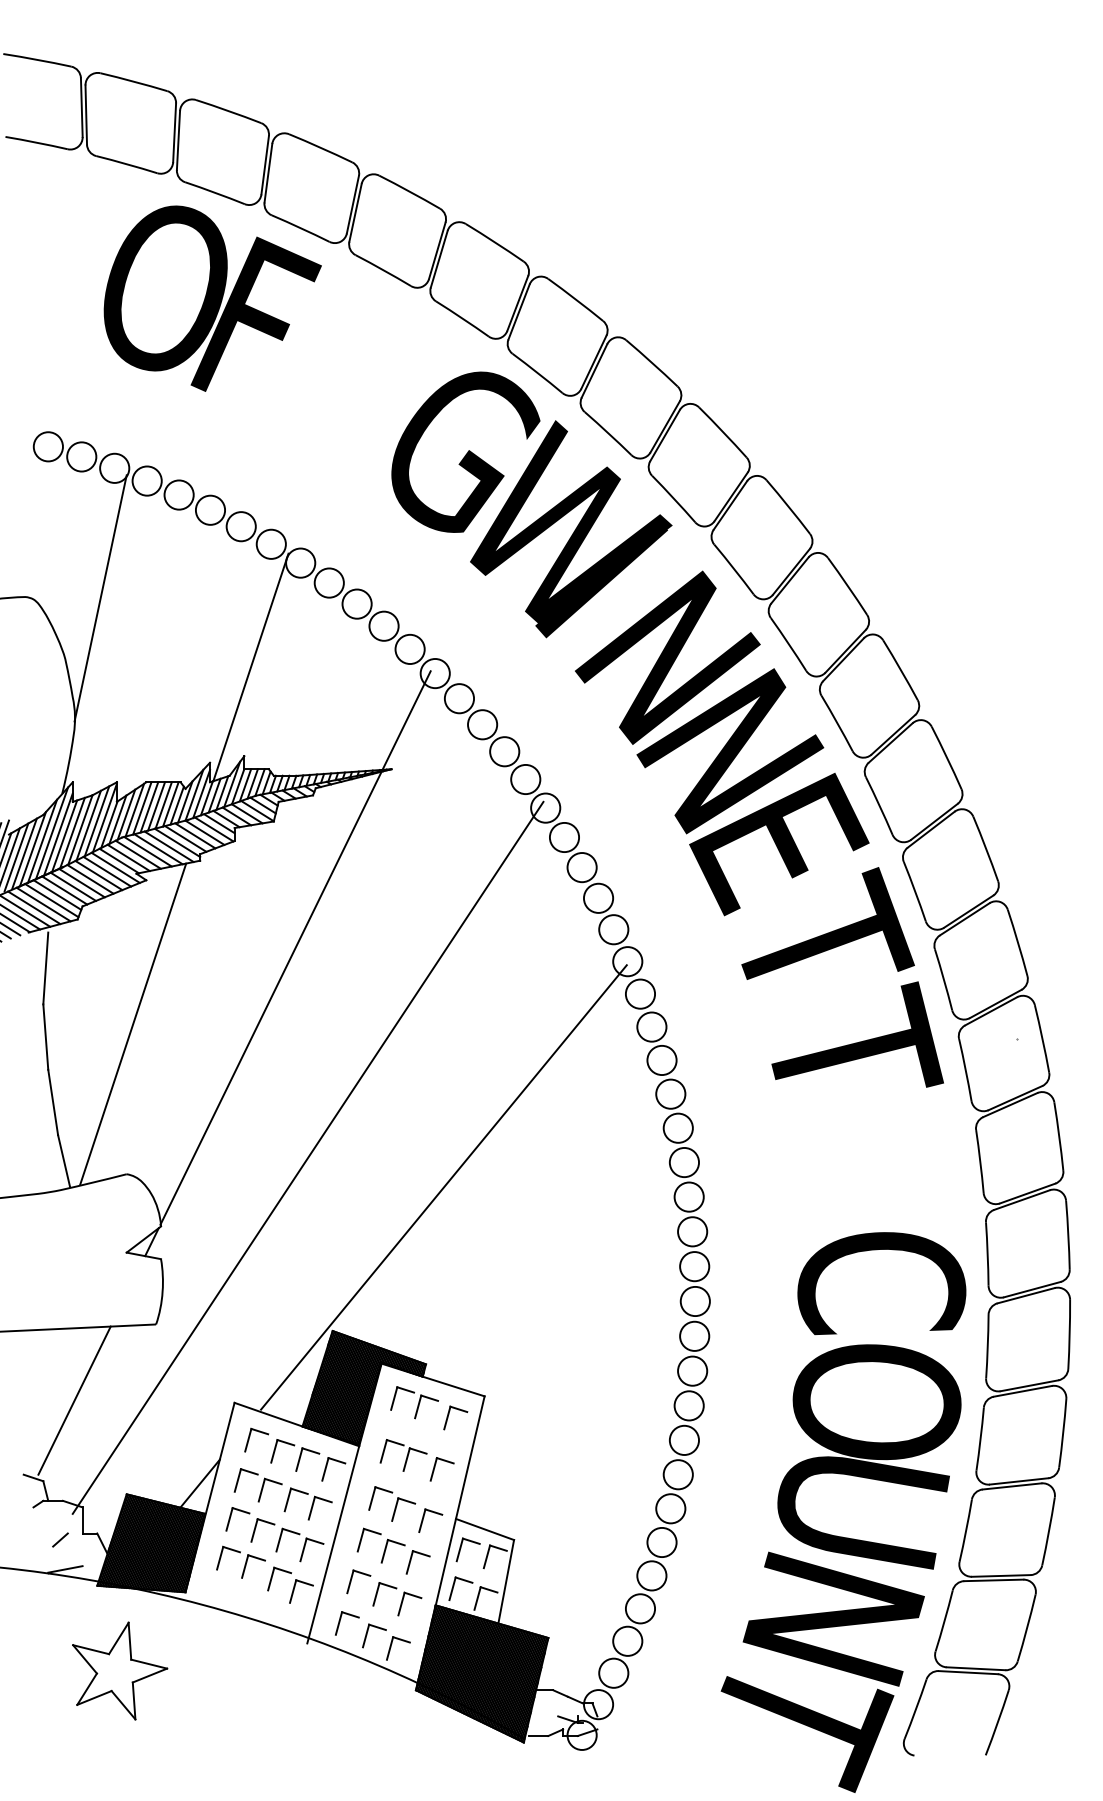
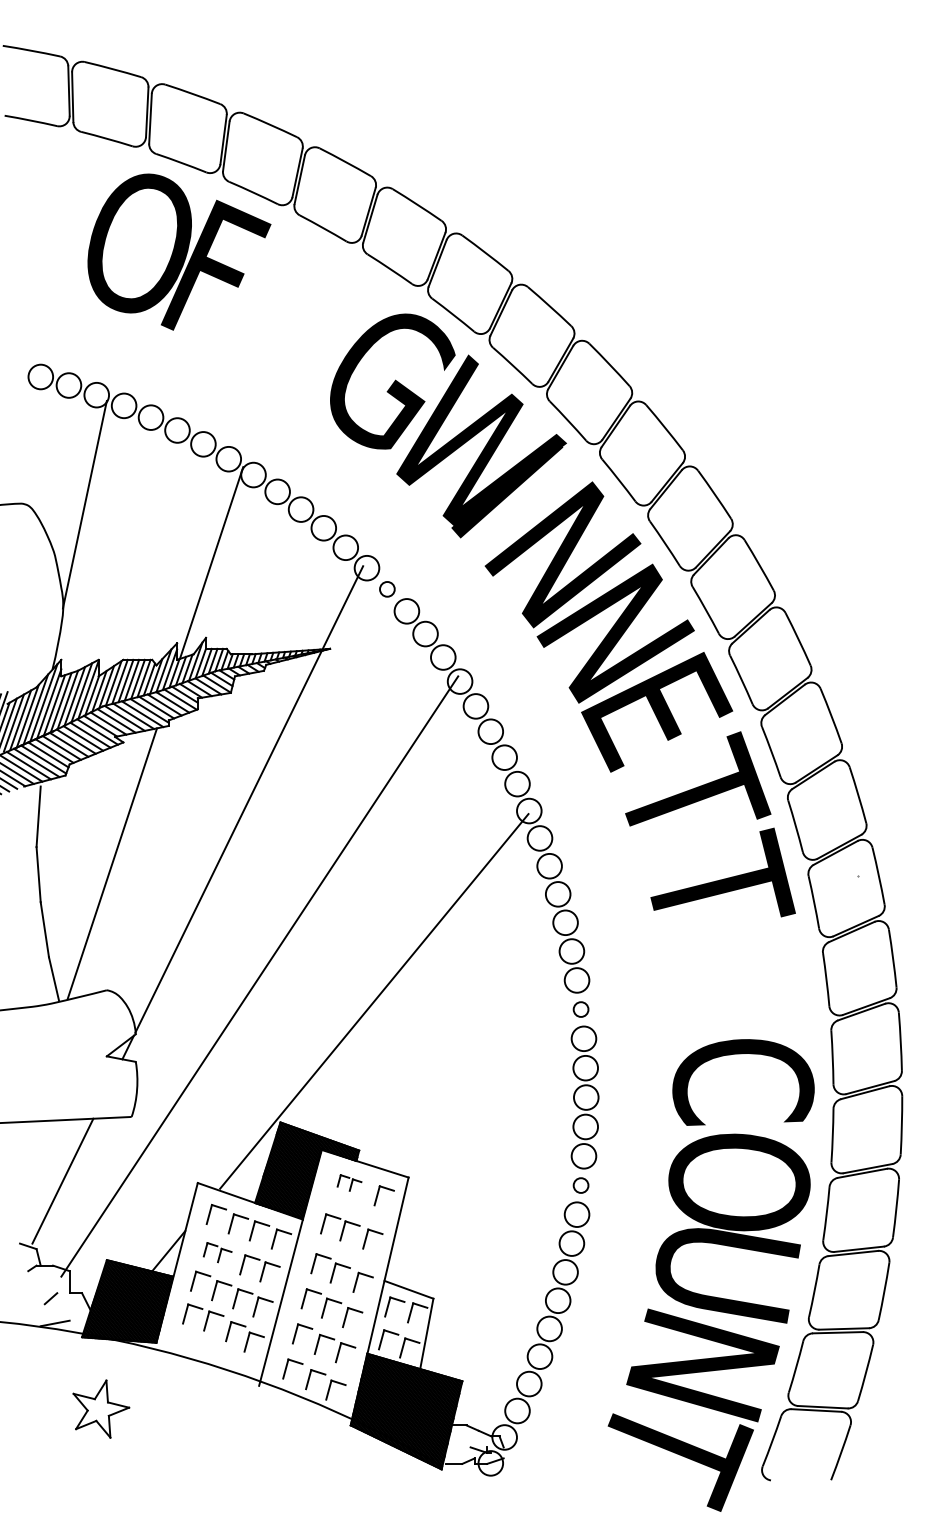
circle: (459, 698) -> (387, 589), size x0.6
circle: (688, 1196) -> (580, 1009), size x0.6
part: (414, 1402) -> (349, 1182), size x0.6
circle: (688, 1405) -> (580, 1185), size x0.6
part: (257, 1485) -> (217, 1252), size x0.7
part: (120, 1670) -> (101, 1408), size x0.7

